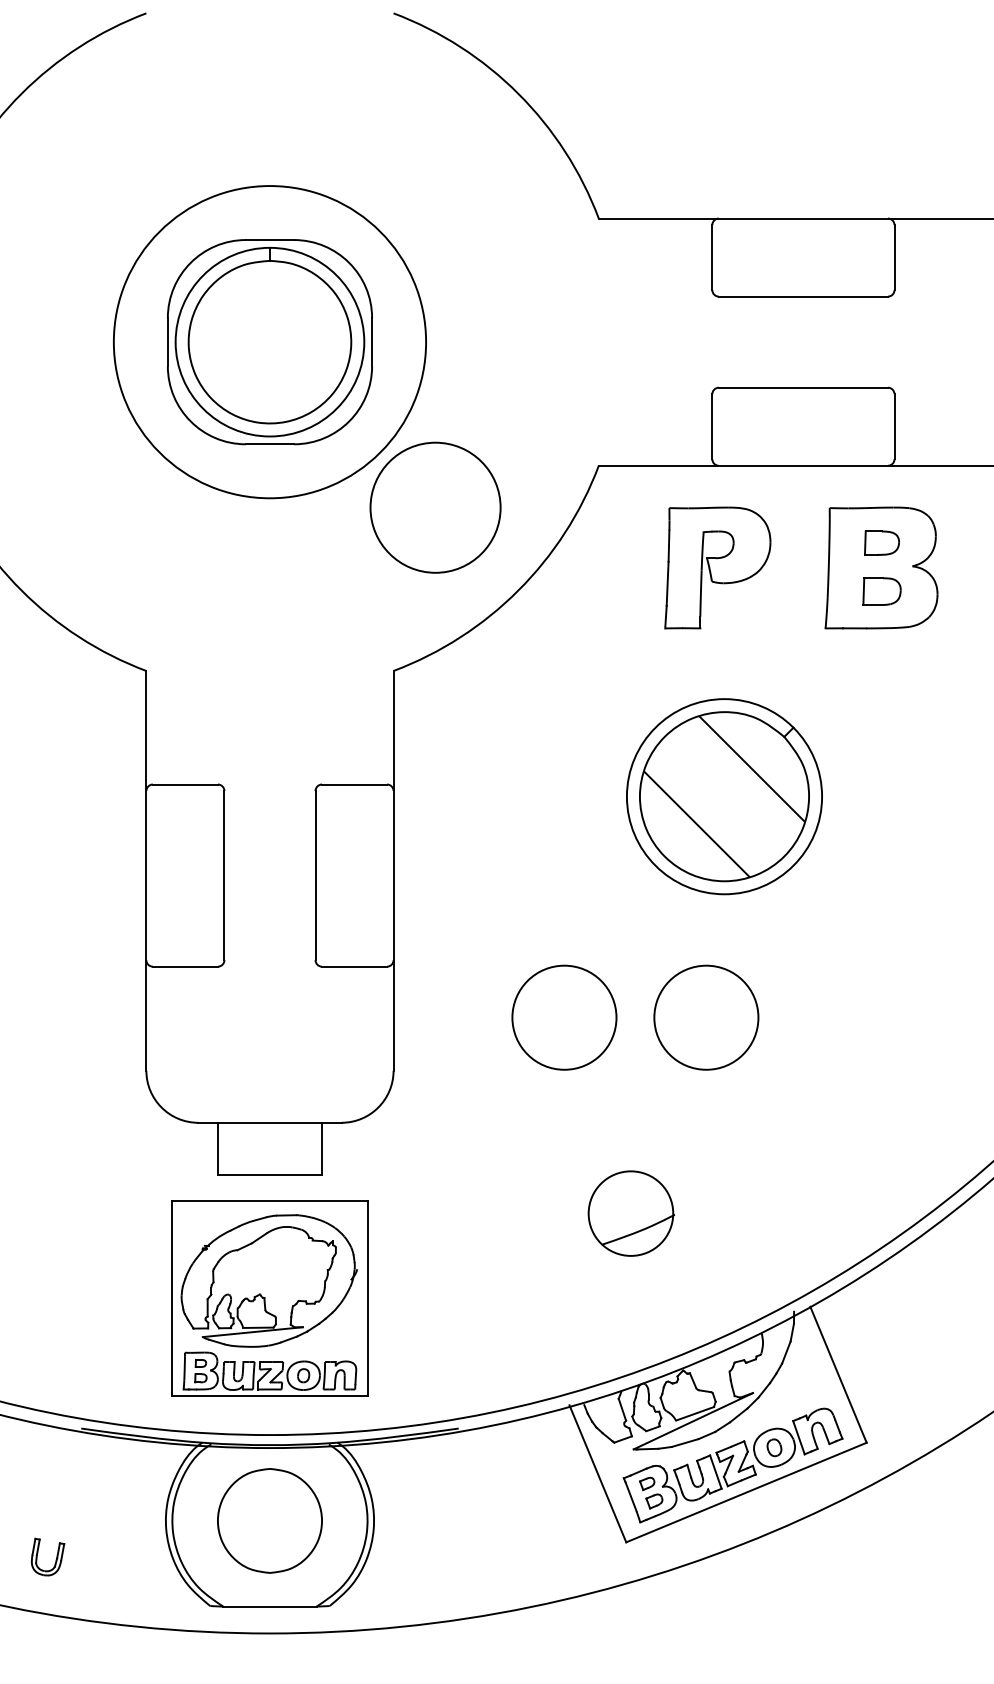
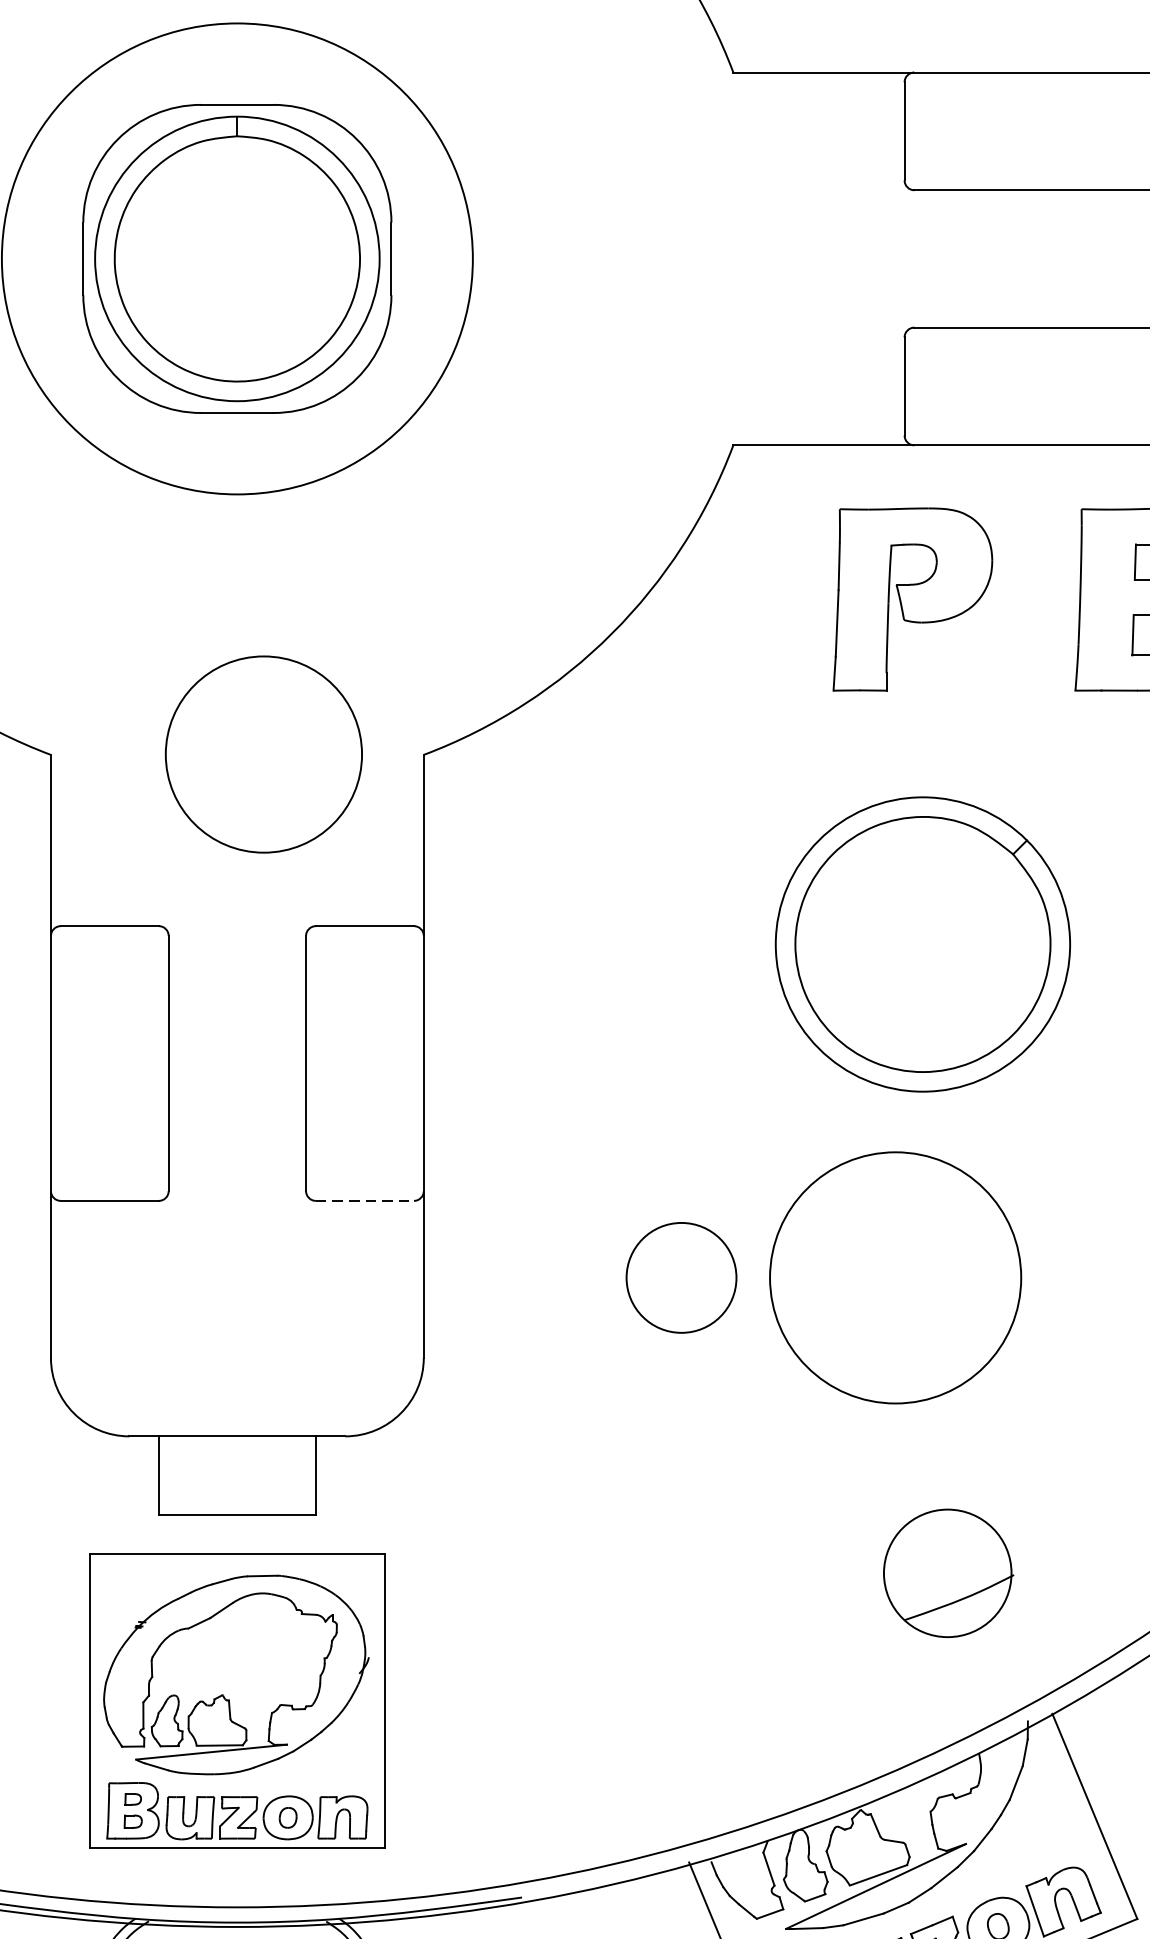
circle: (435, 507) -> (263, 754), moved
line: (751, 768) -> (963, 901), removed
line: (696, 824) -> (880, 986), removed
line: (354, 966) -> (364, 1200), solid -> dashed
circle: (564, 1017) -> (681, 1277), size x0.7
circle: (706, 1017) -> (895, 1277), size x1.6
part: (631, 1213) -> (948, 1573), moved

